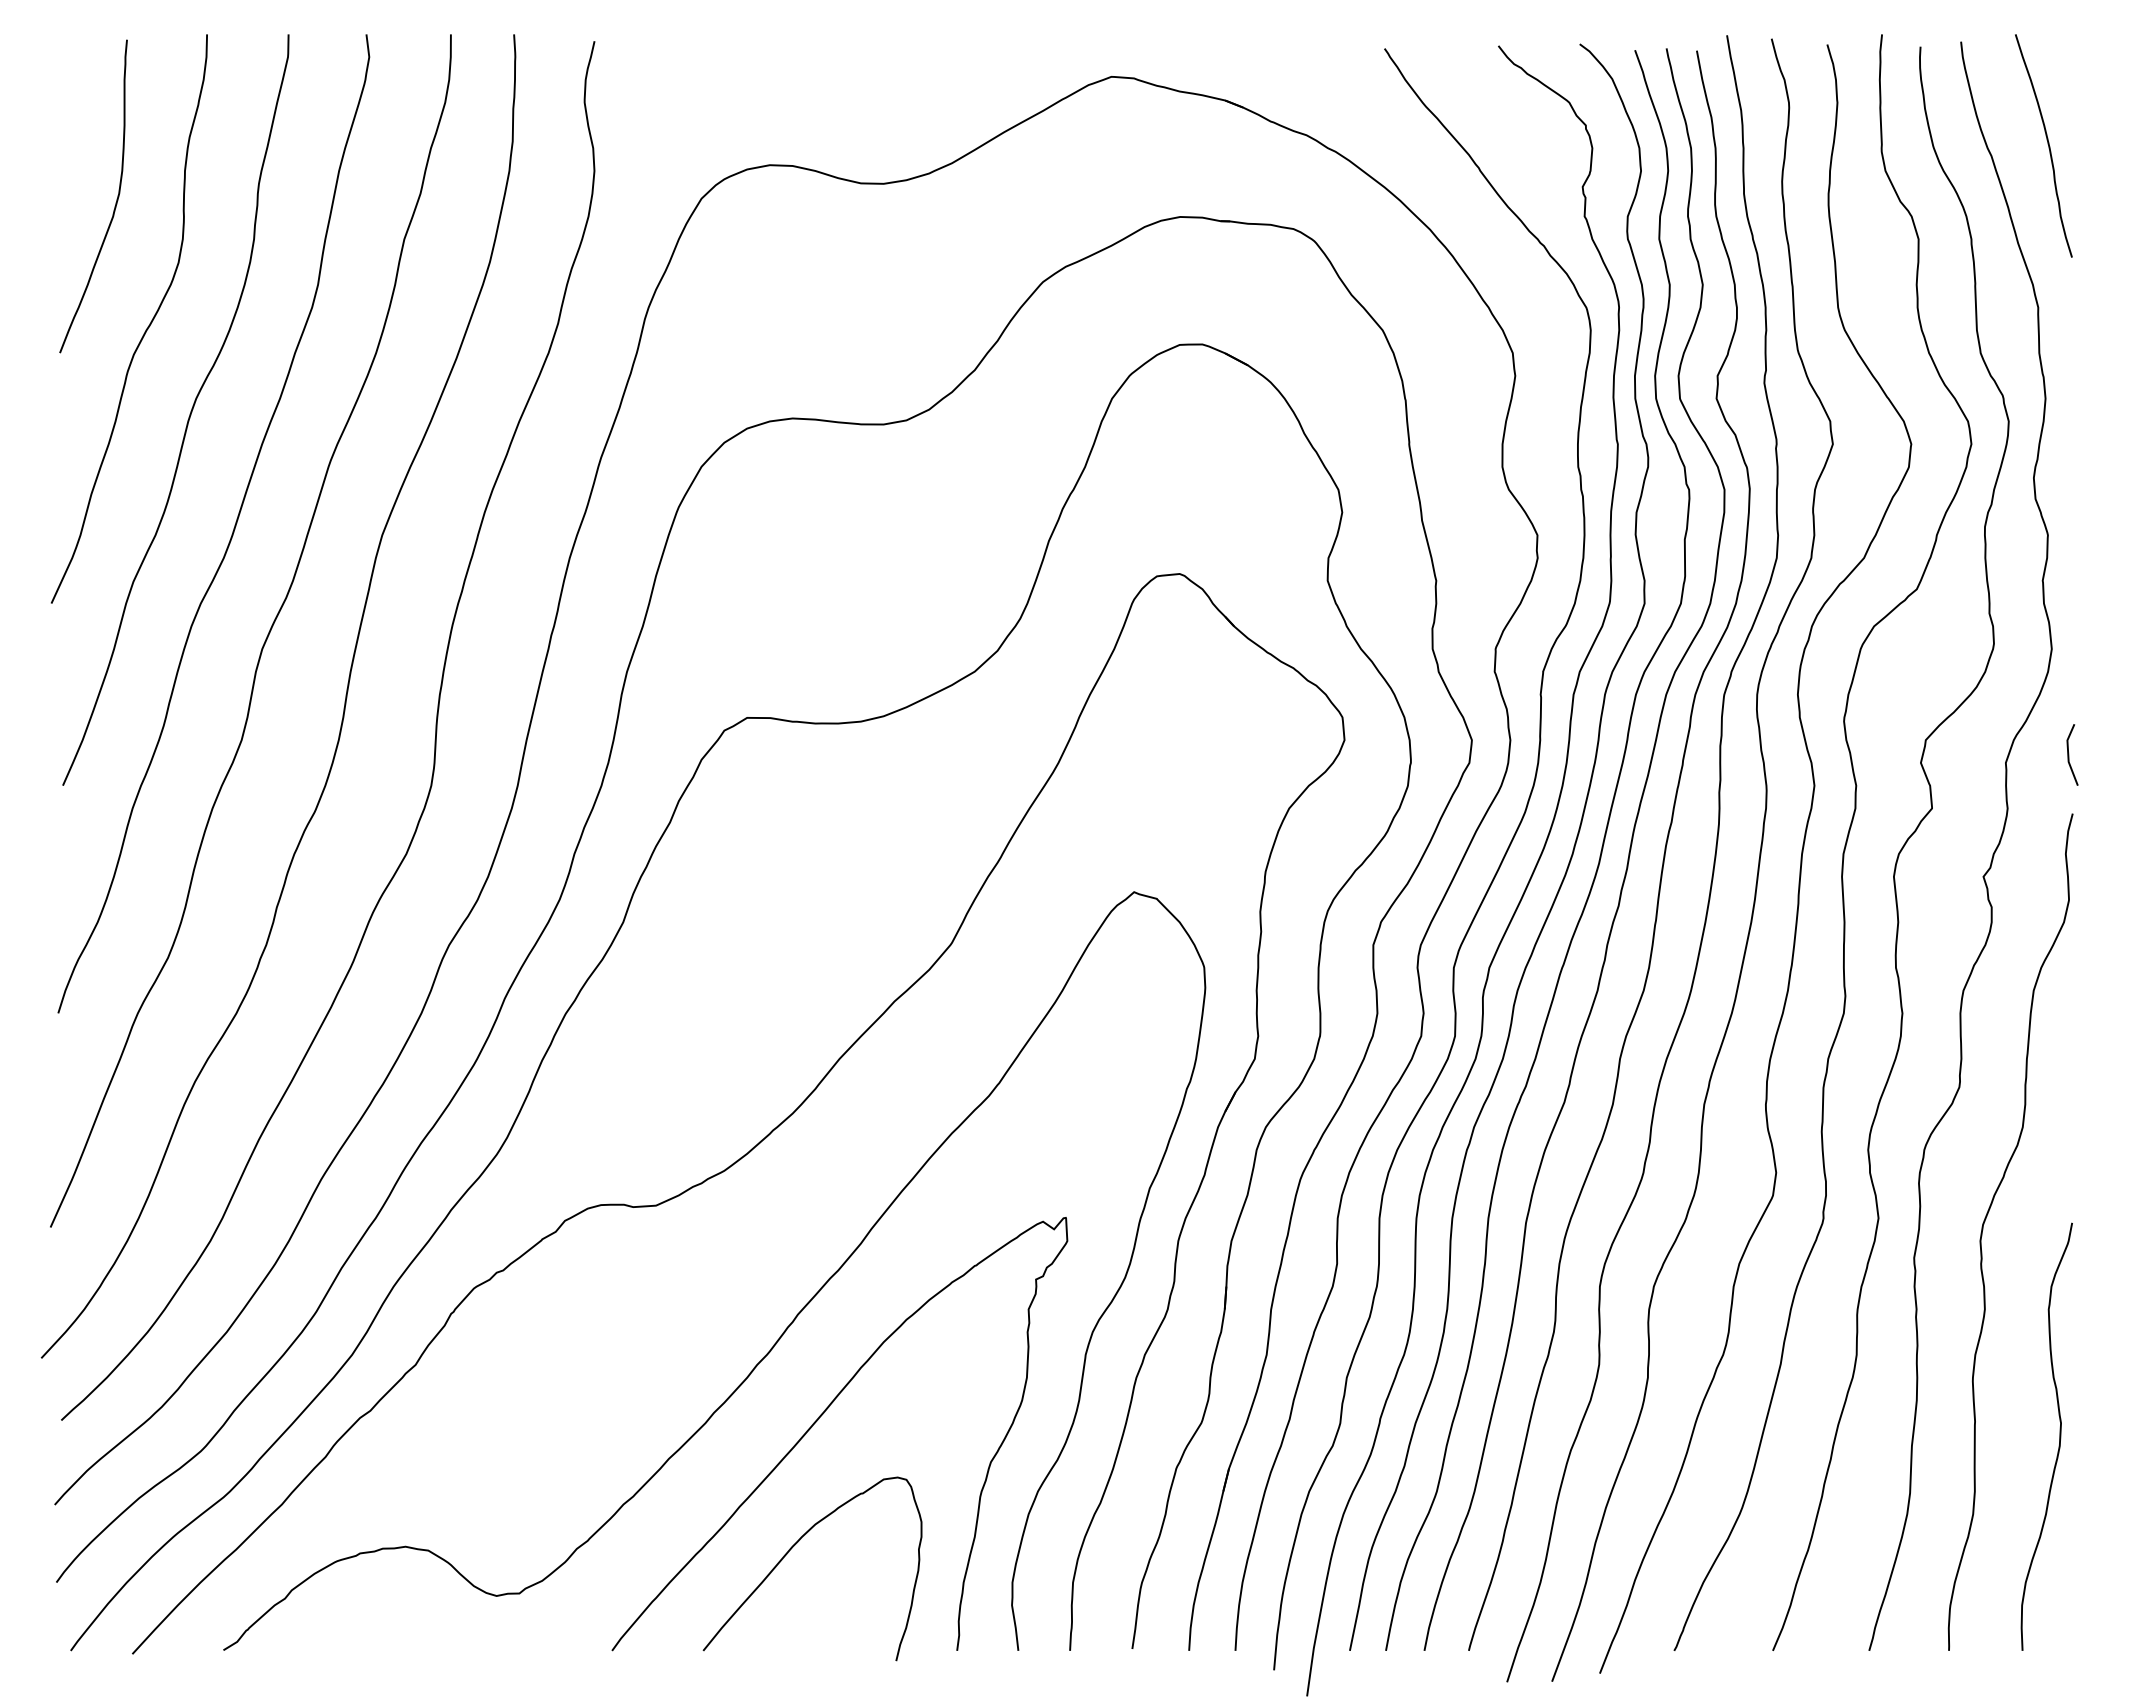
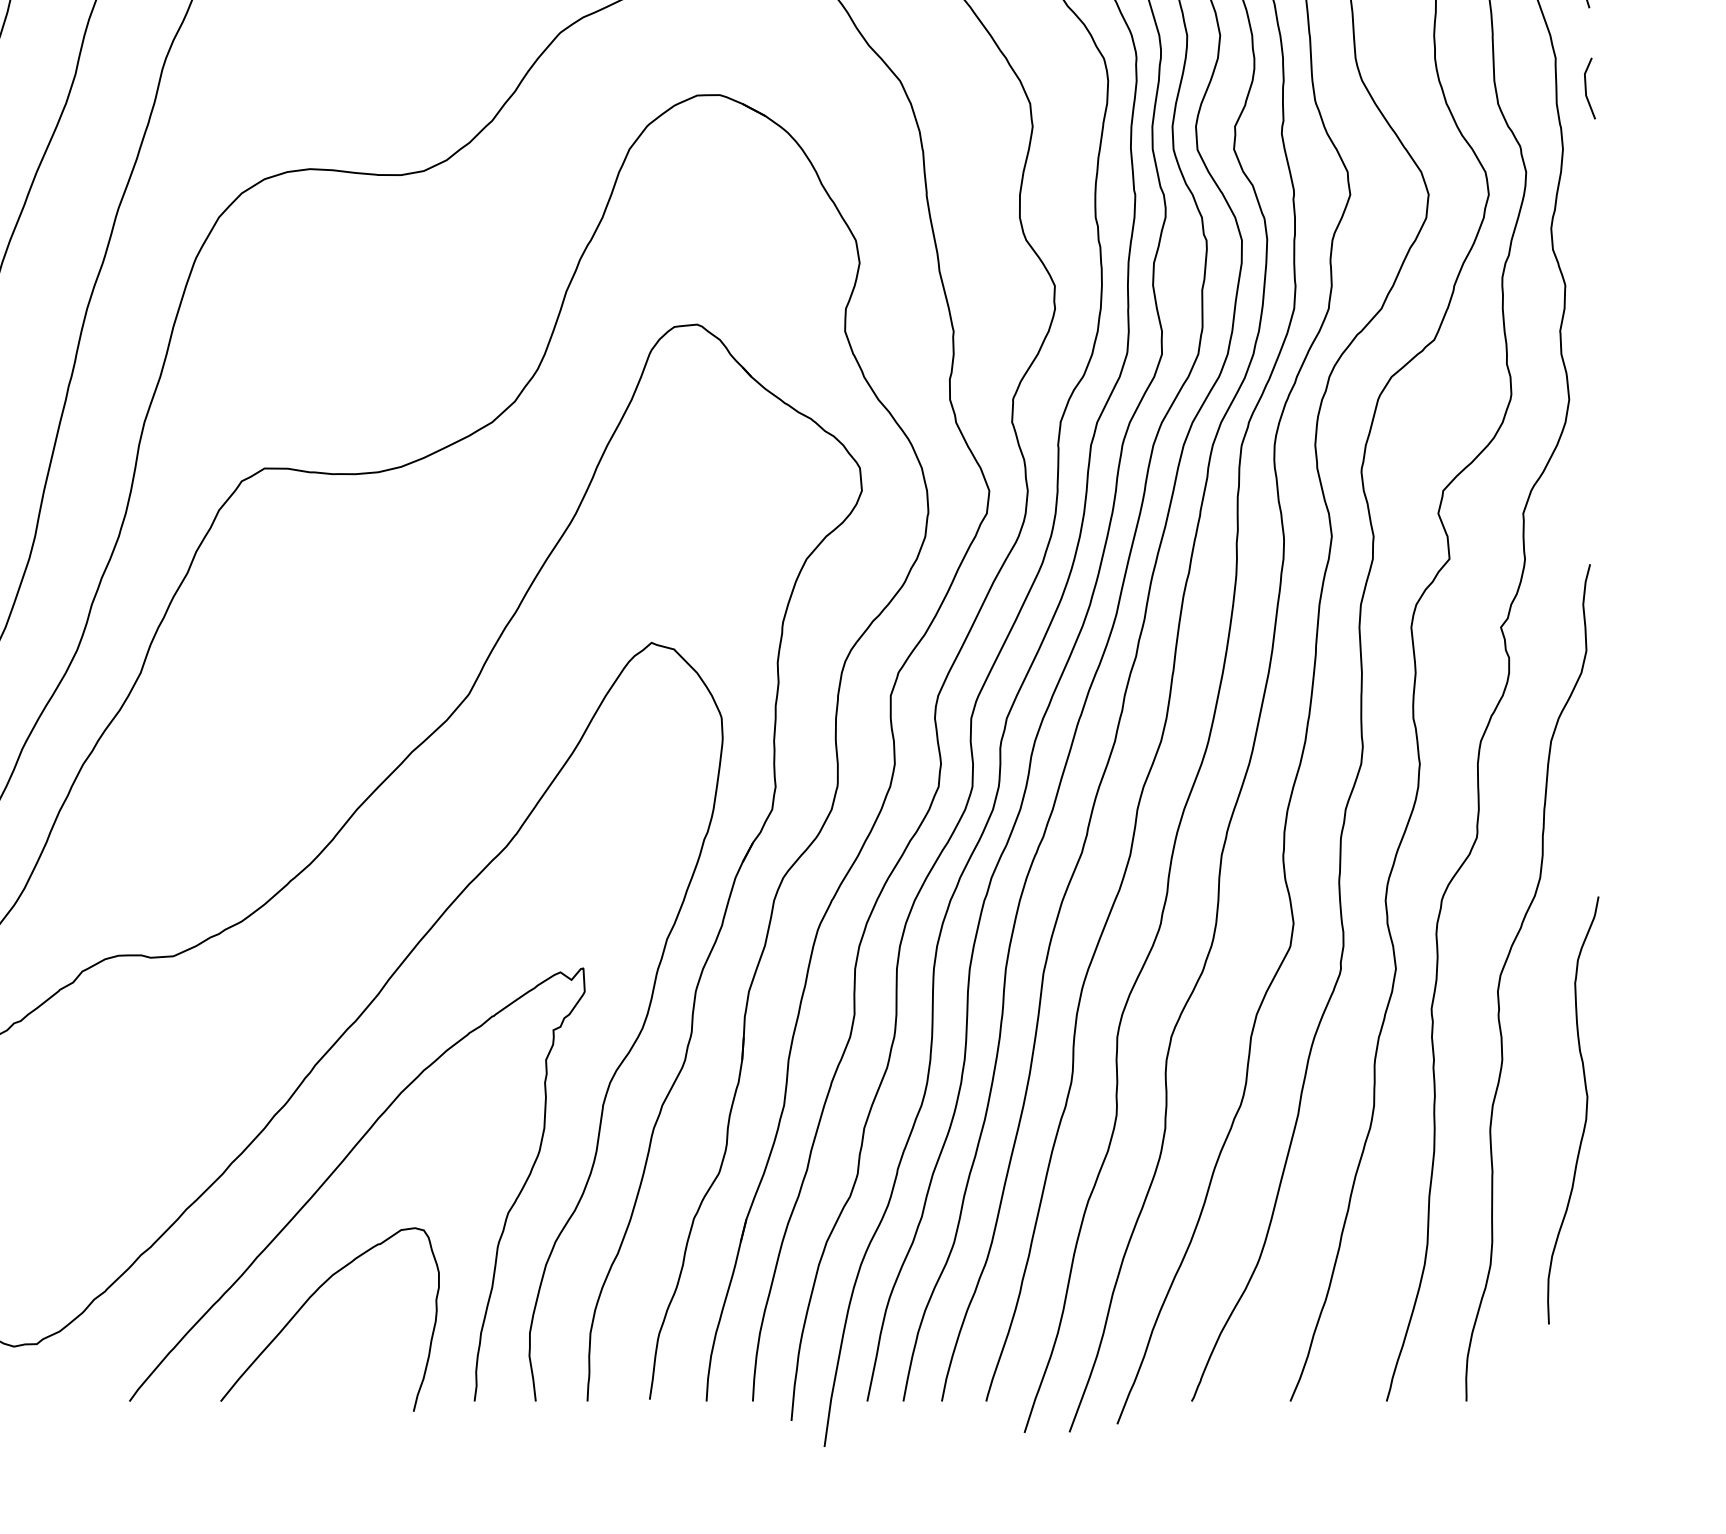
line: (2069, 754) -> (1586, 88), moved
curve: (2059, 1436) -> (1585, 1110), moved

